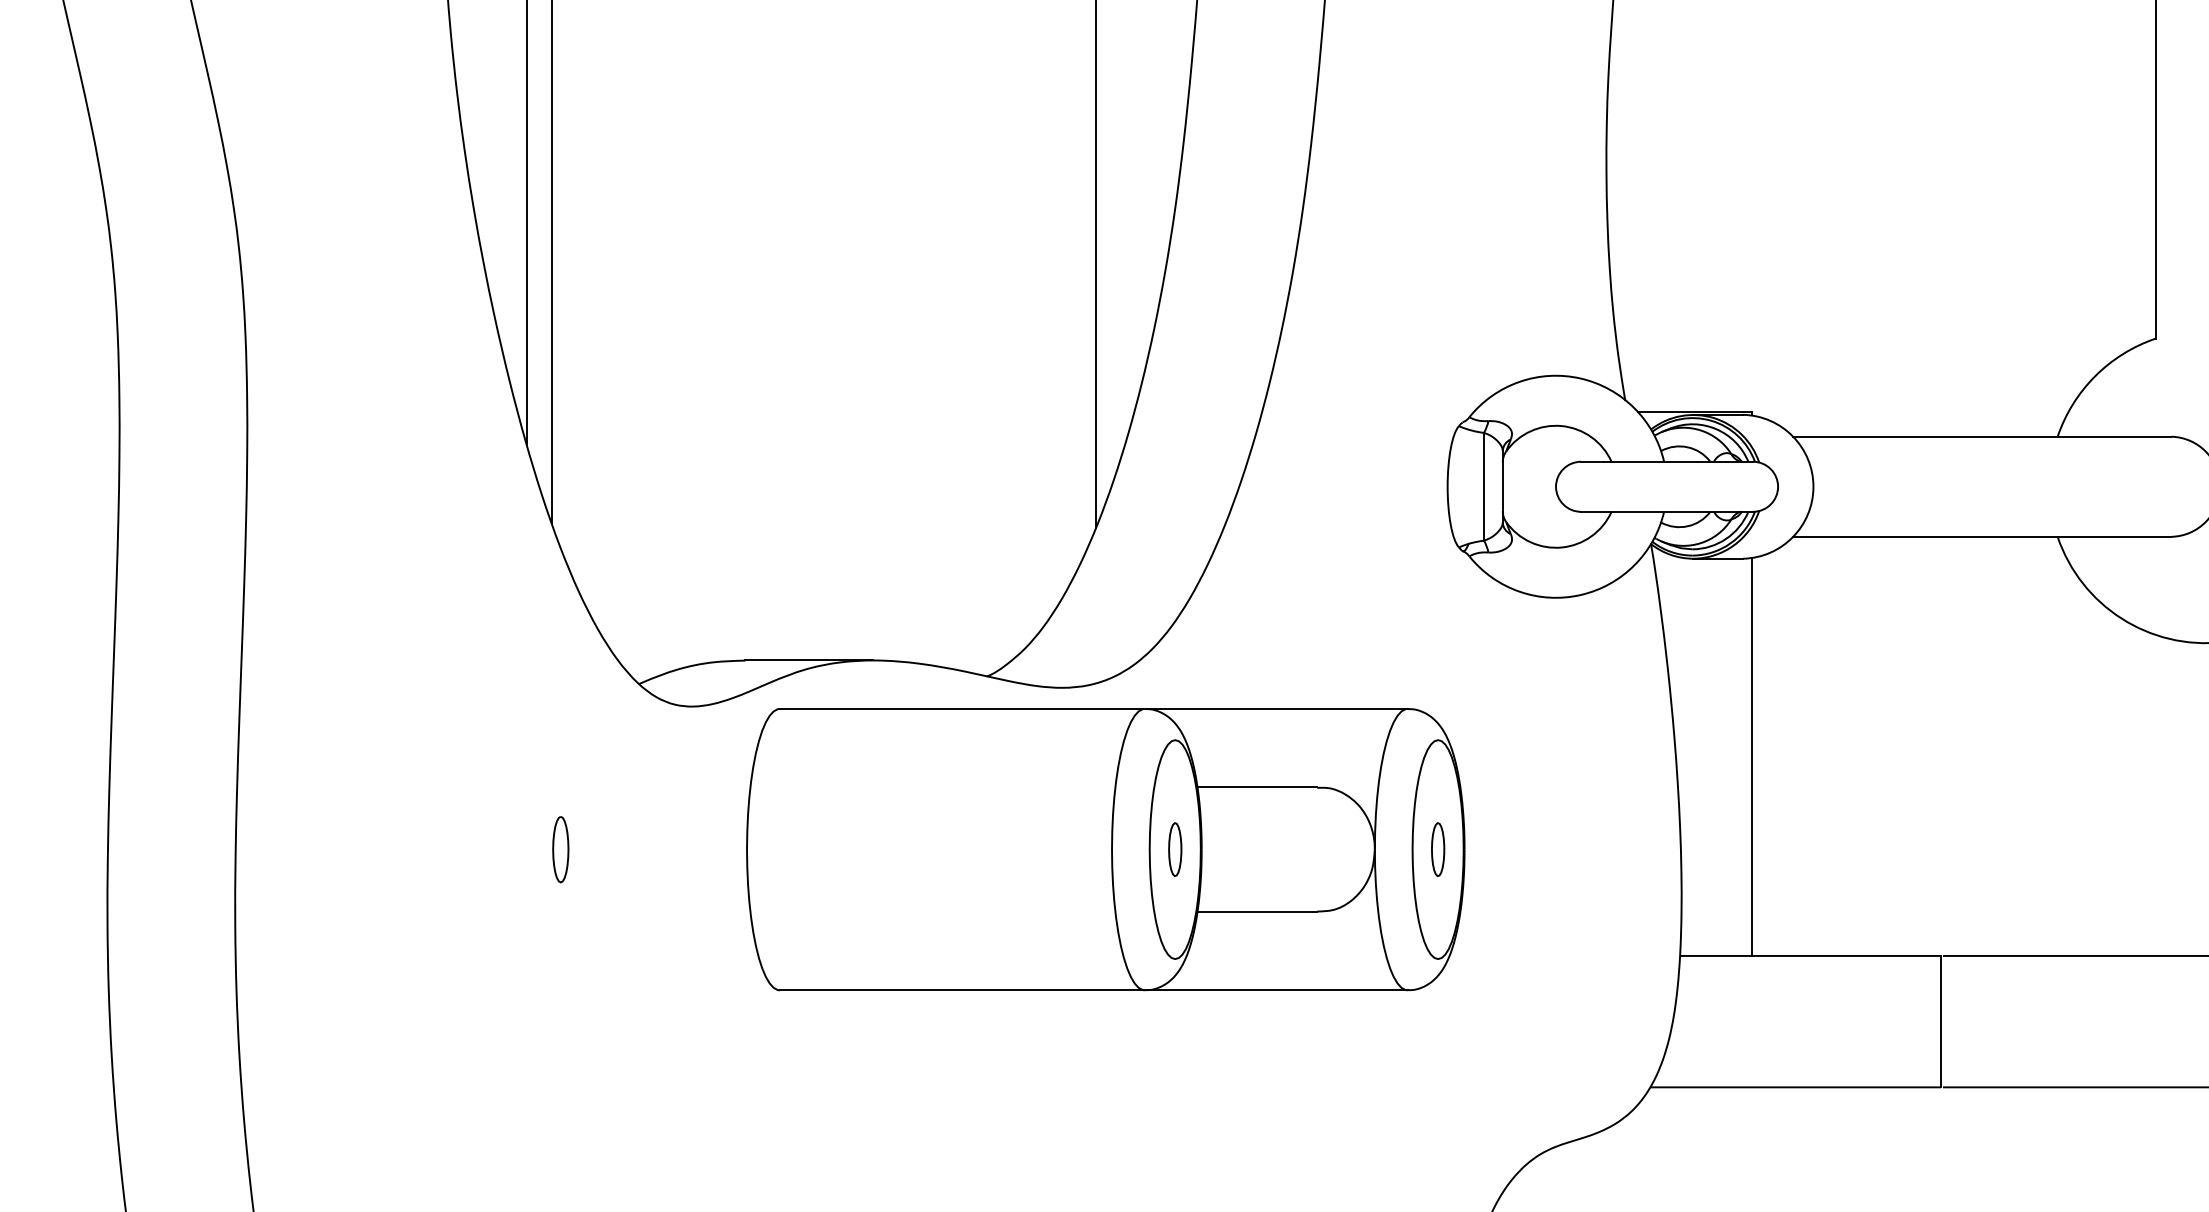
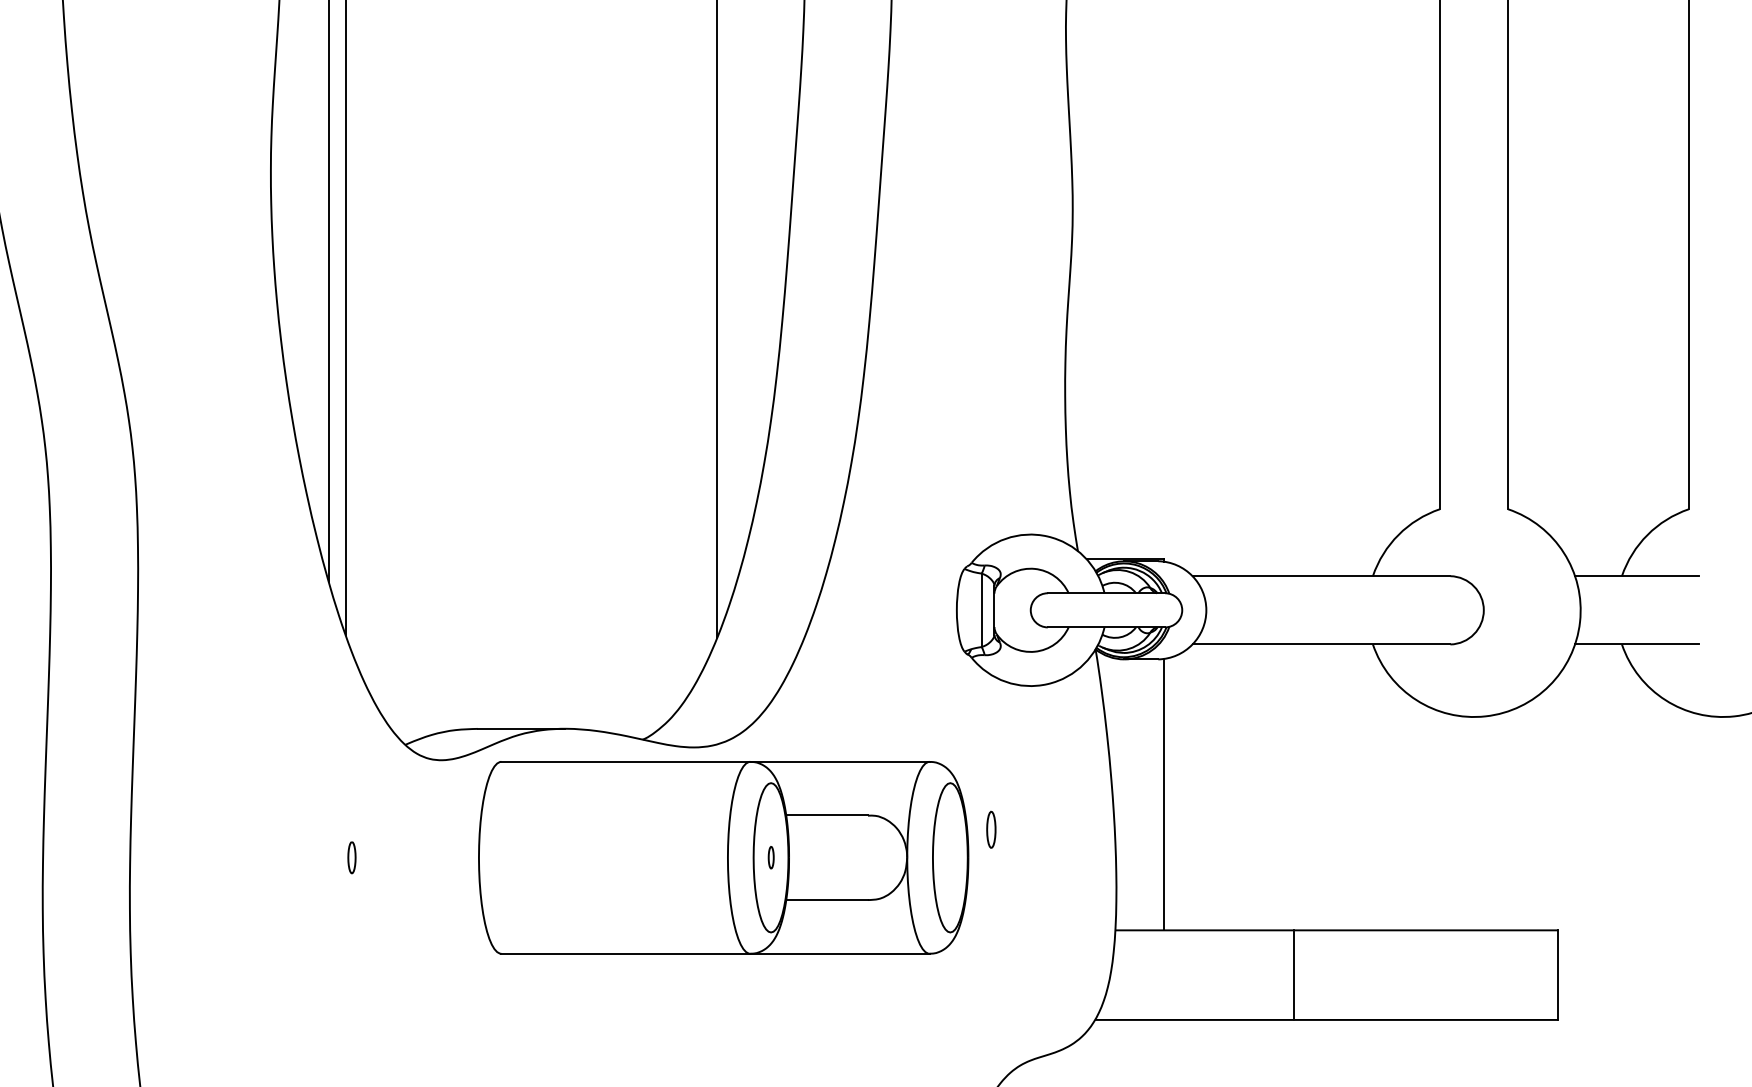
part: (560, 849) -> (351, 857), size x0.7
part: (1175, 849) -> (771, 857), size x0.6
part: (1438, 849) -> (991, 829), moved

